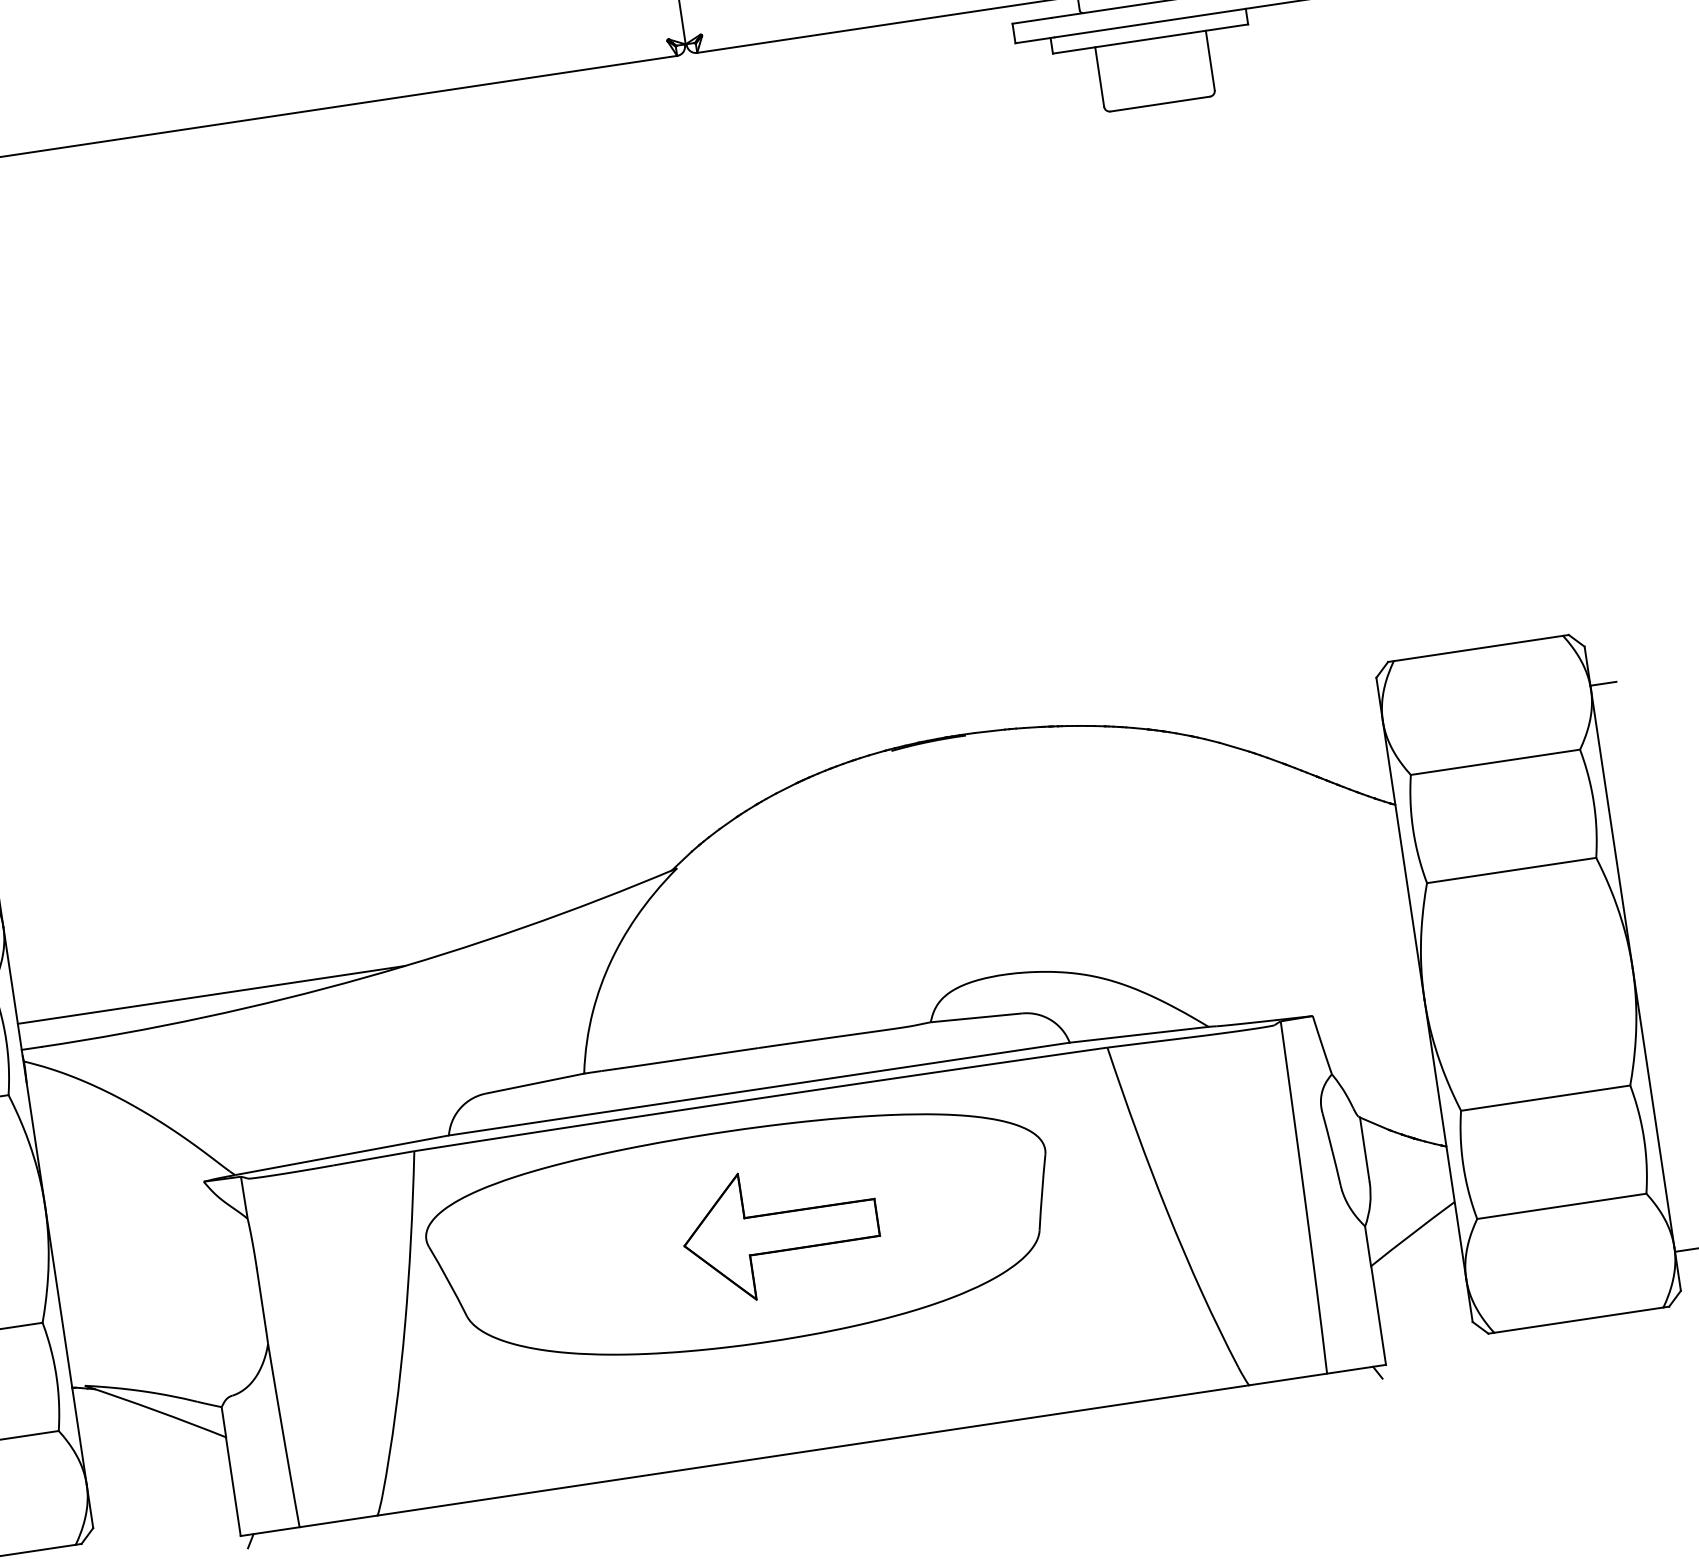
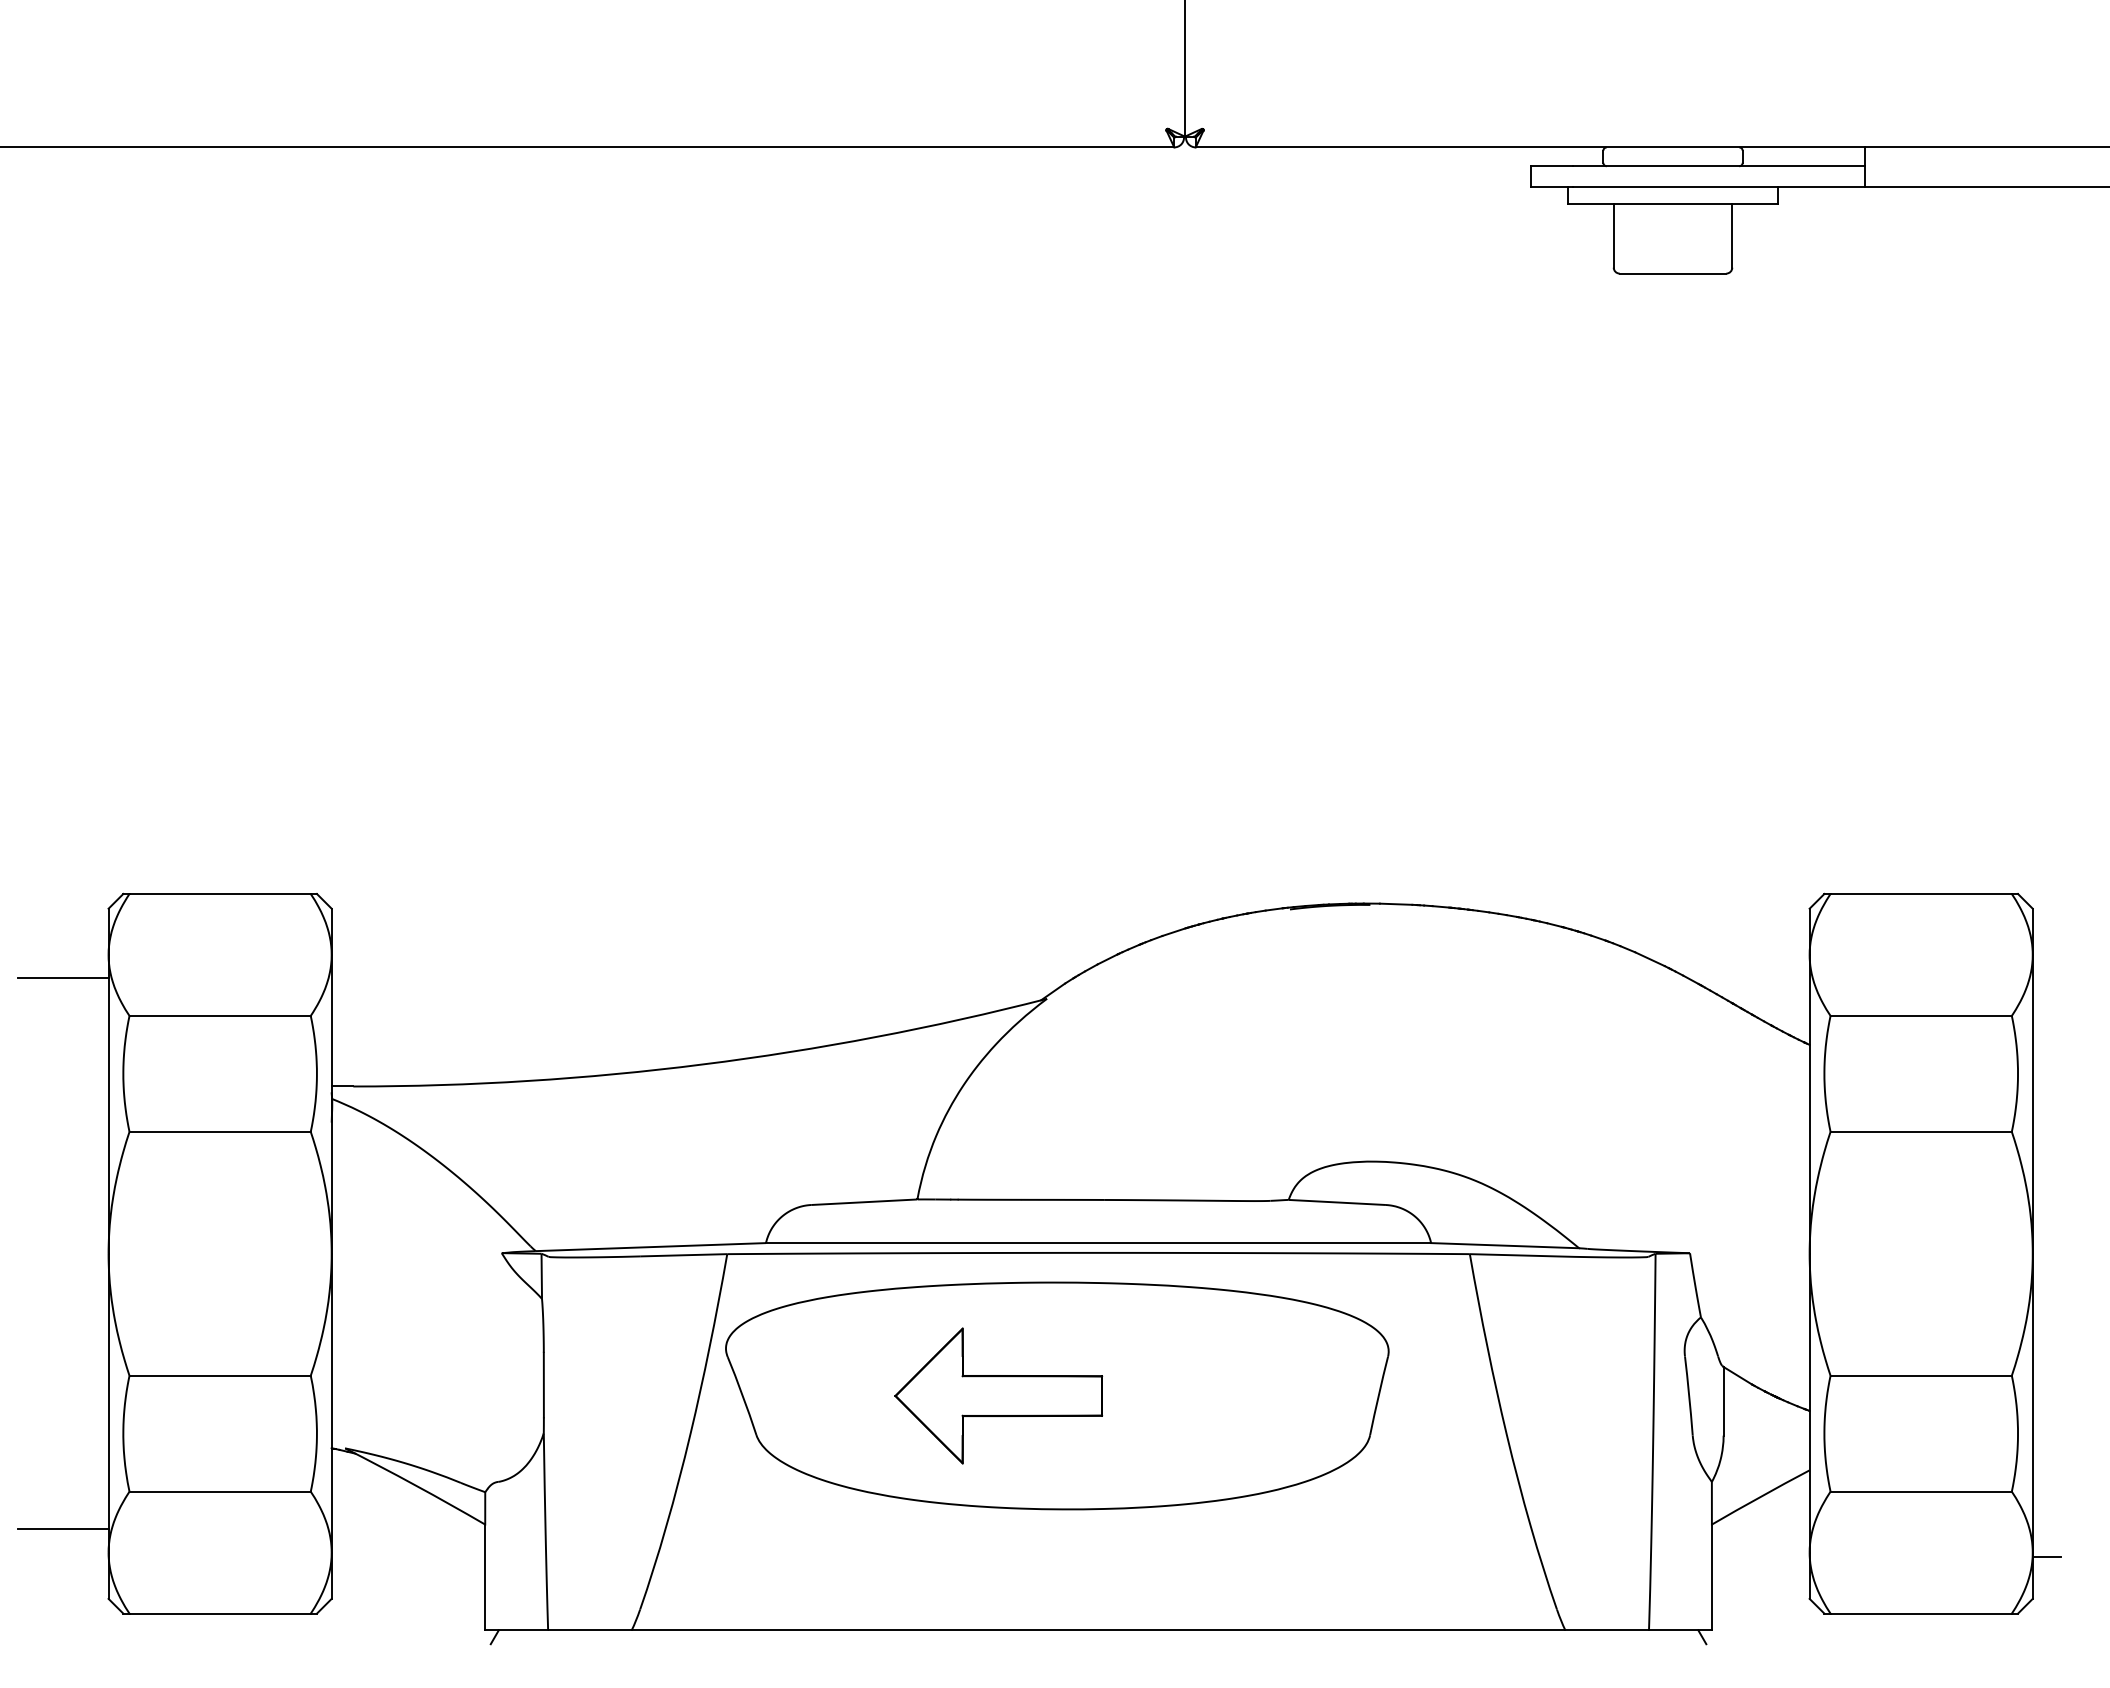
line: (1603, 683) -> (2046, 950), removed
line: (210, 994) -> (538, 1058), removed
part: (780, 1231) -> (998, 1395), moved

